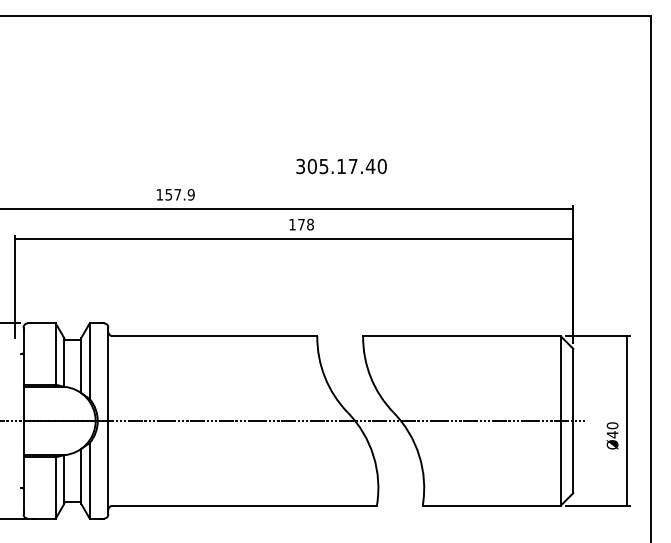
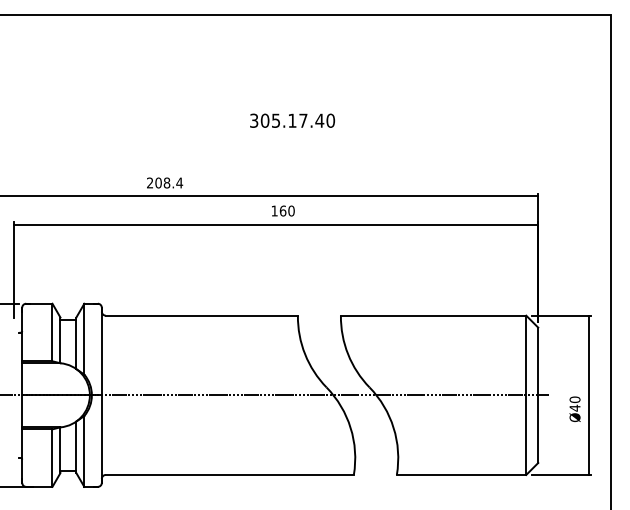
text: (341, 166) -> (292, 120), moved
text: (175, 194) -> (164, 182), 157.9 -> 208.4
text: (305, 224) -> (286, 210), 178 -> 160

